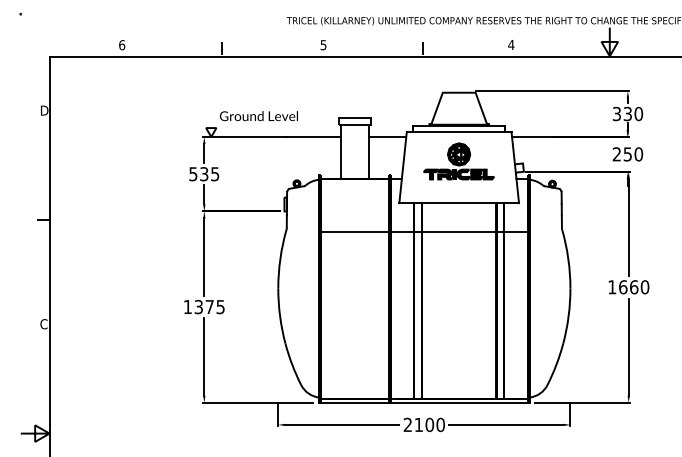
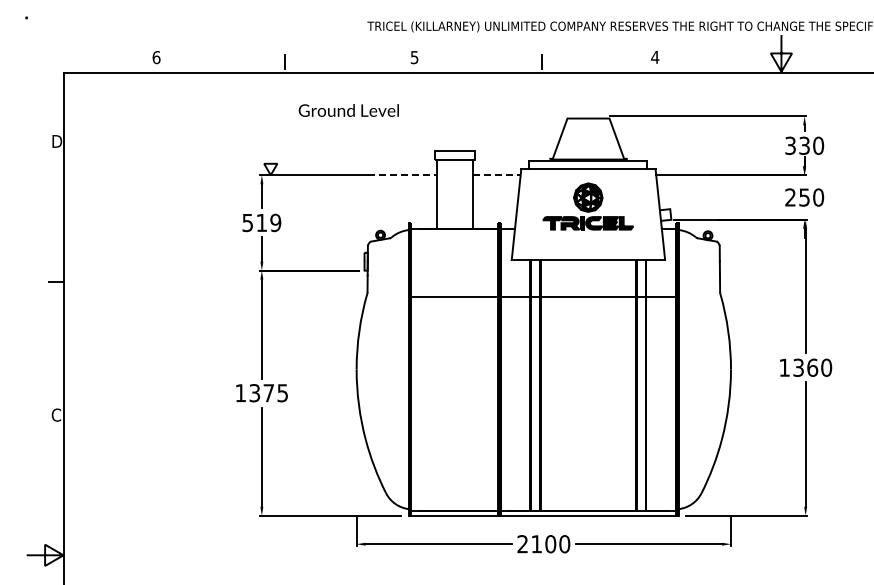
text: (258, 116) -> (348, 110), moved
line: (314, 137) -> (403, 175), solid -> dashed
line: (388, 137) -> (497, 175), solid -> dashed
text: (209, 173) -> (268, 222), 535 -> 519
text: (623, 287) -> (798, 367), 1660 -> 1360

